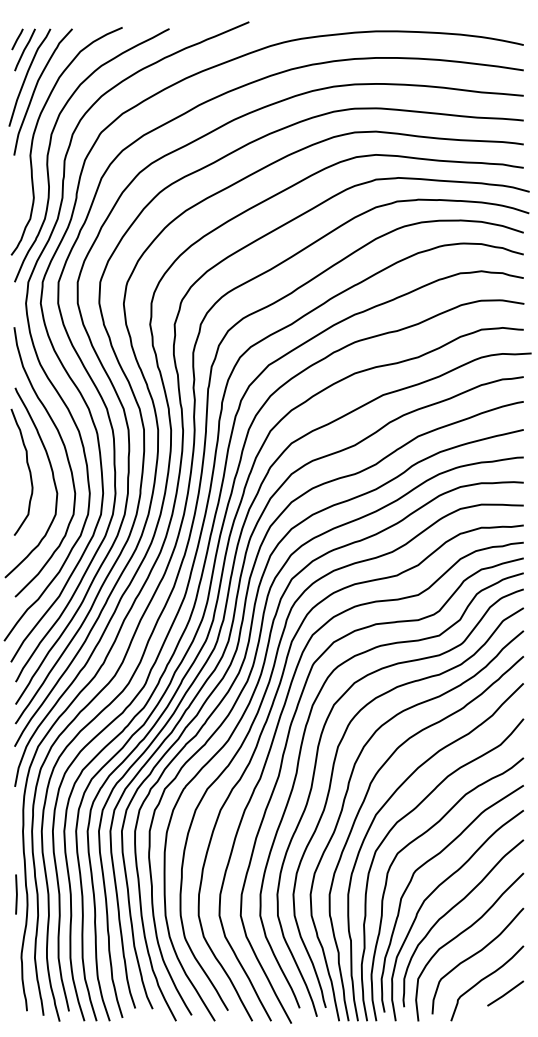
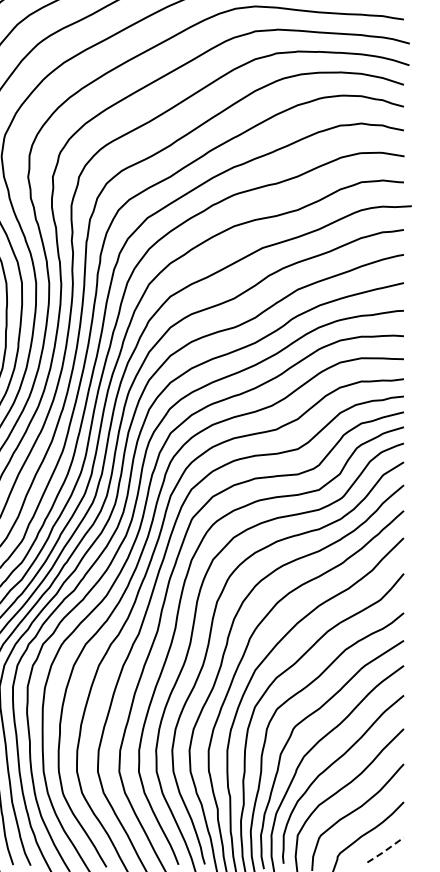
line: (505, 994) -> (385, 850), solid -> dashed

